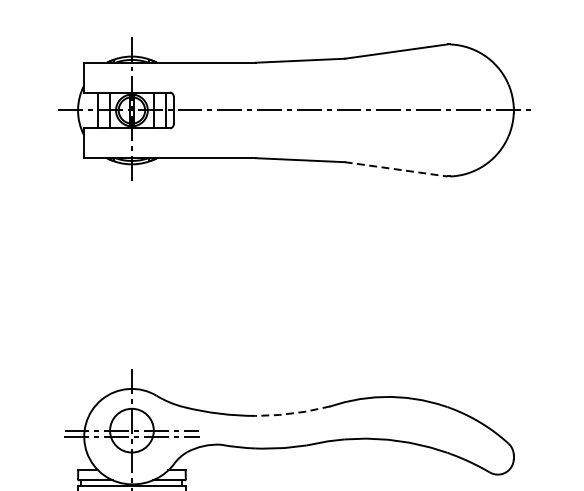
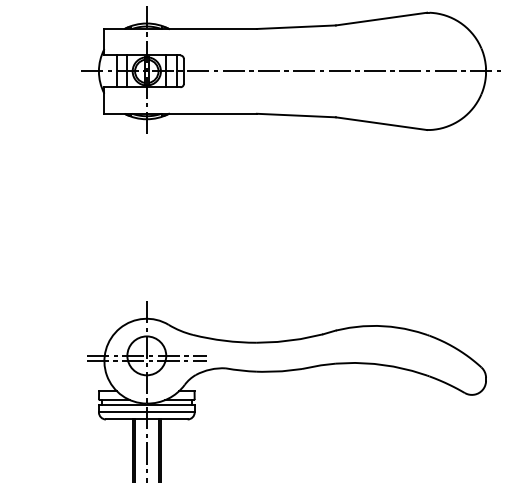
line: (397, 169) -> (382, 123), dashed -> solid
line: (293, 413) -> (290, 340), dashed -> solid

